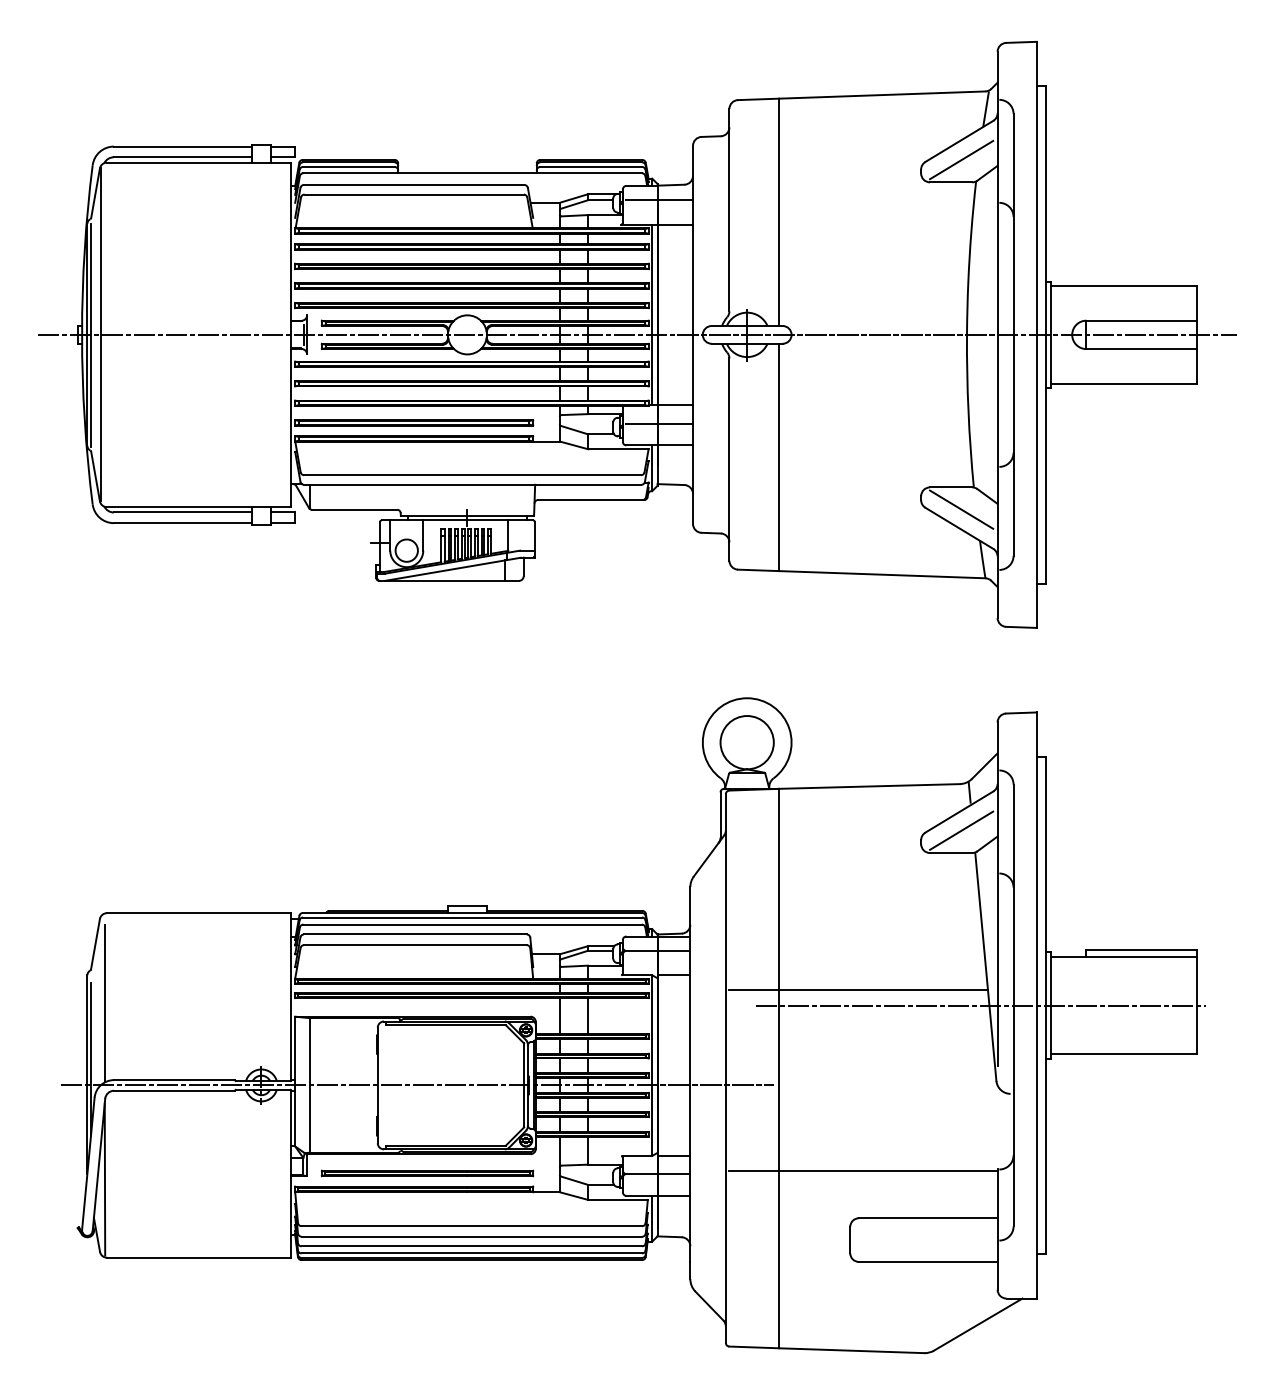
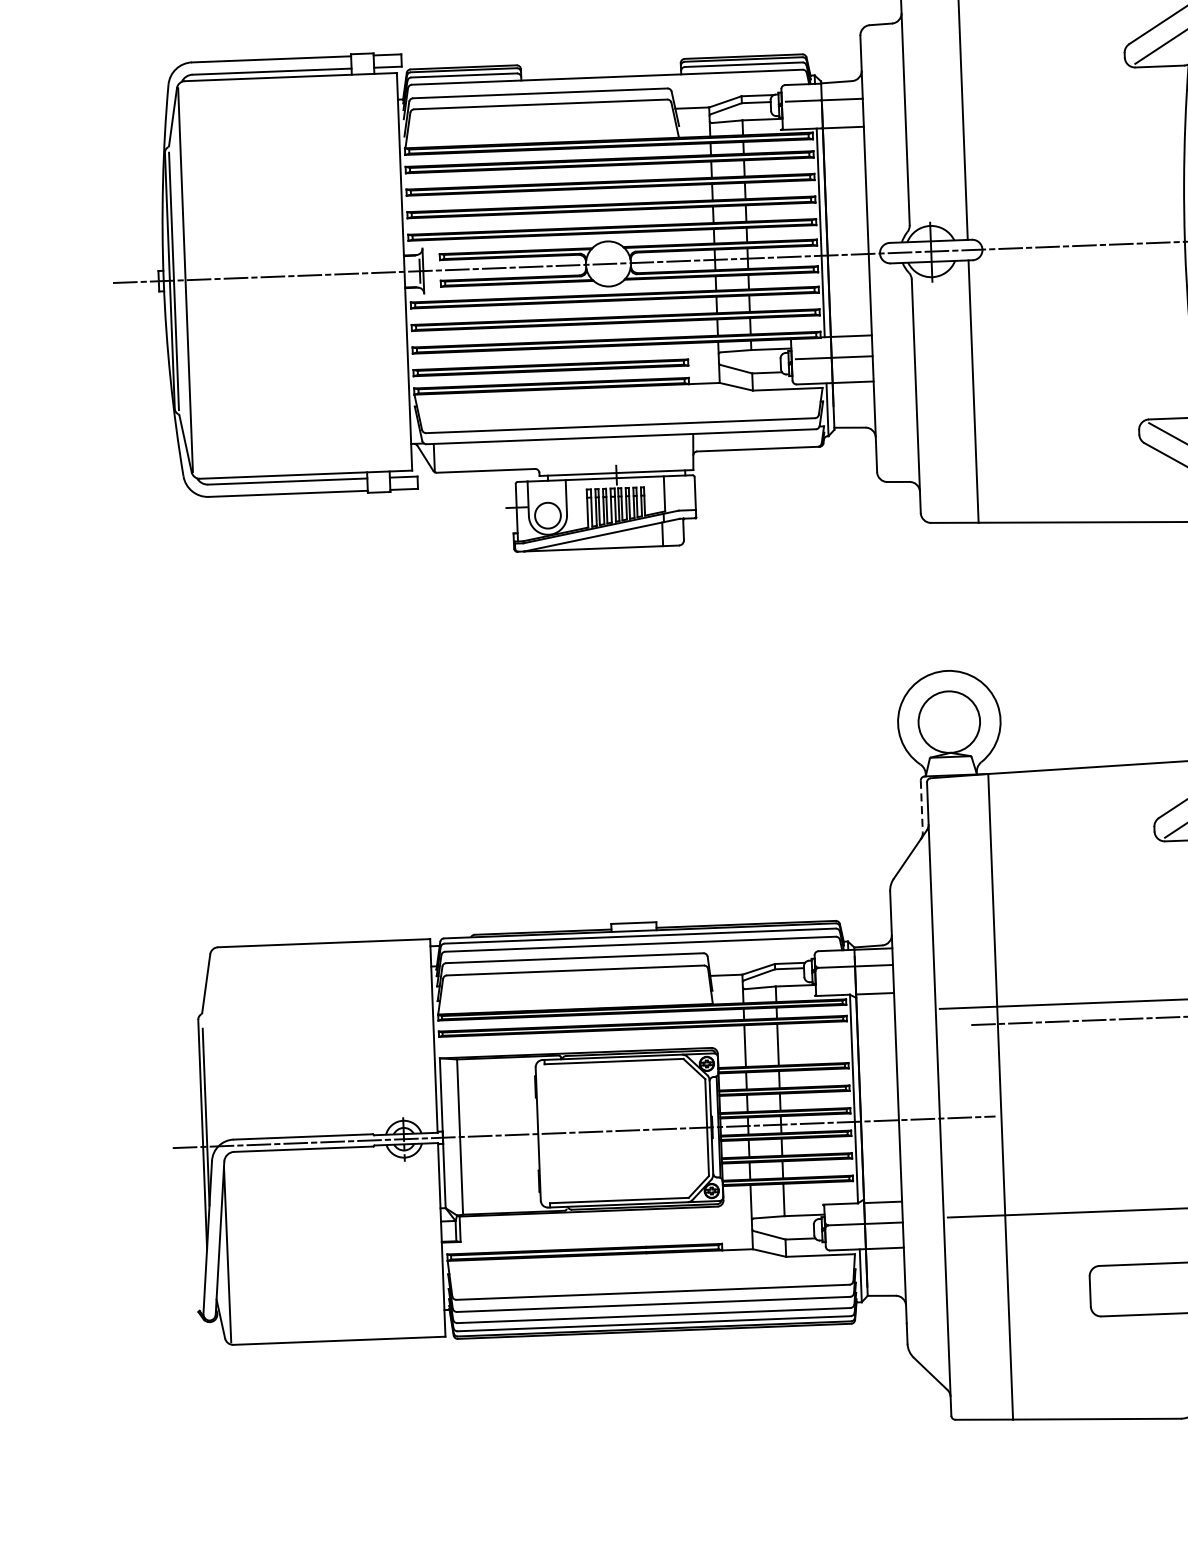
line: (720, 814) -> (921, 806), solid -> dashed
line: (104, 1003) -> (219, 1051), removed
part: (427, 1173) -> (599, 1233), removed

